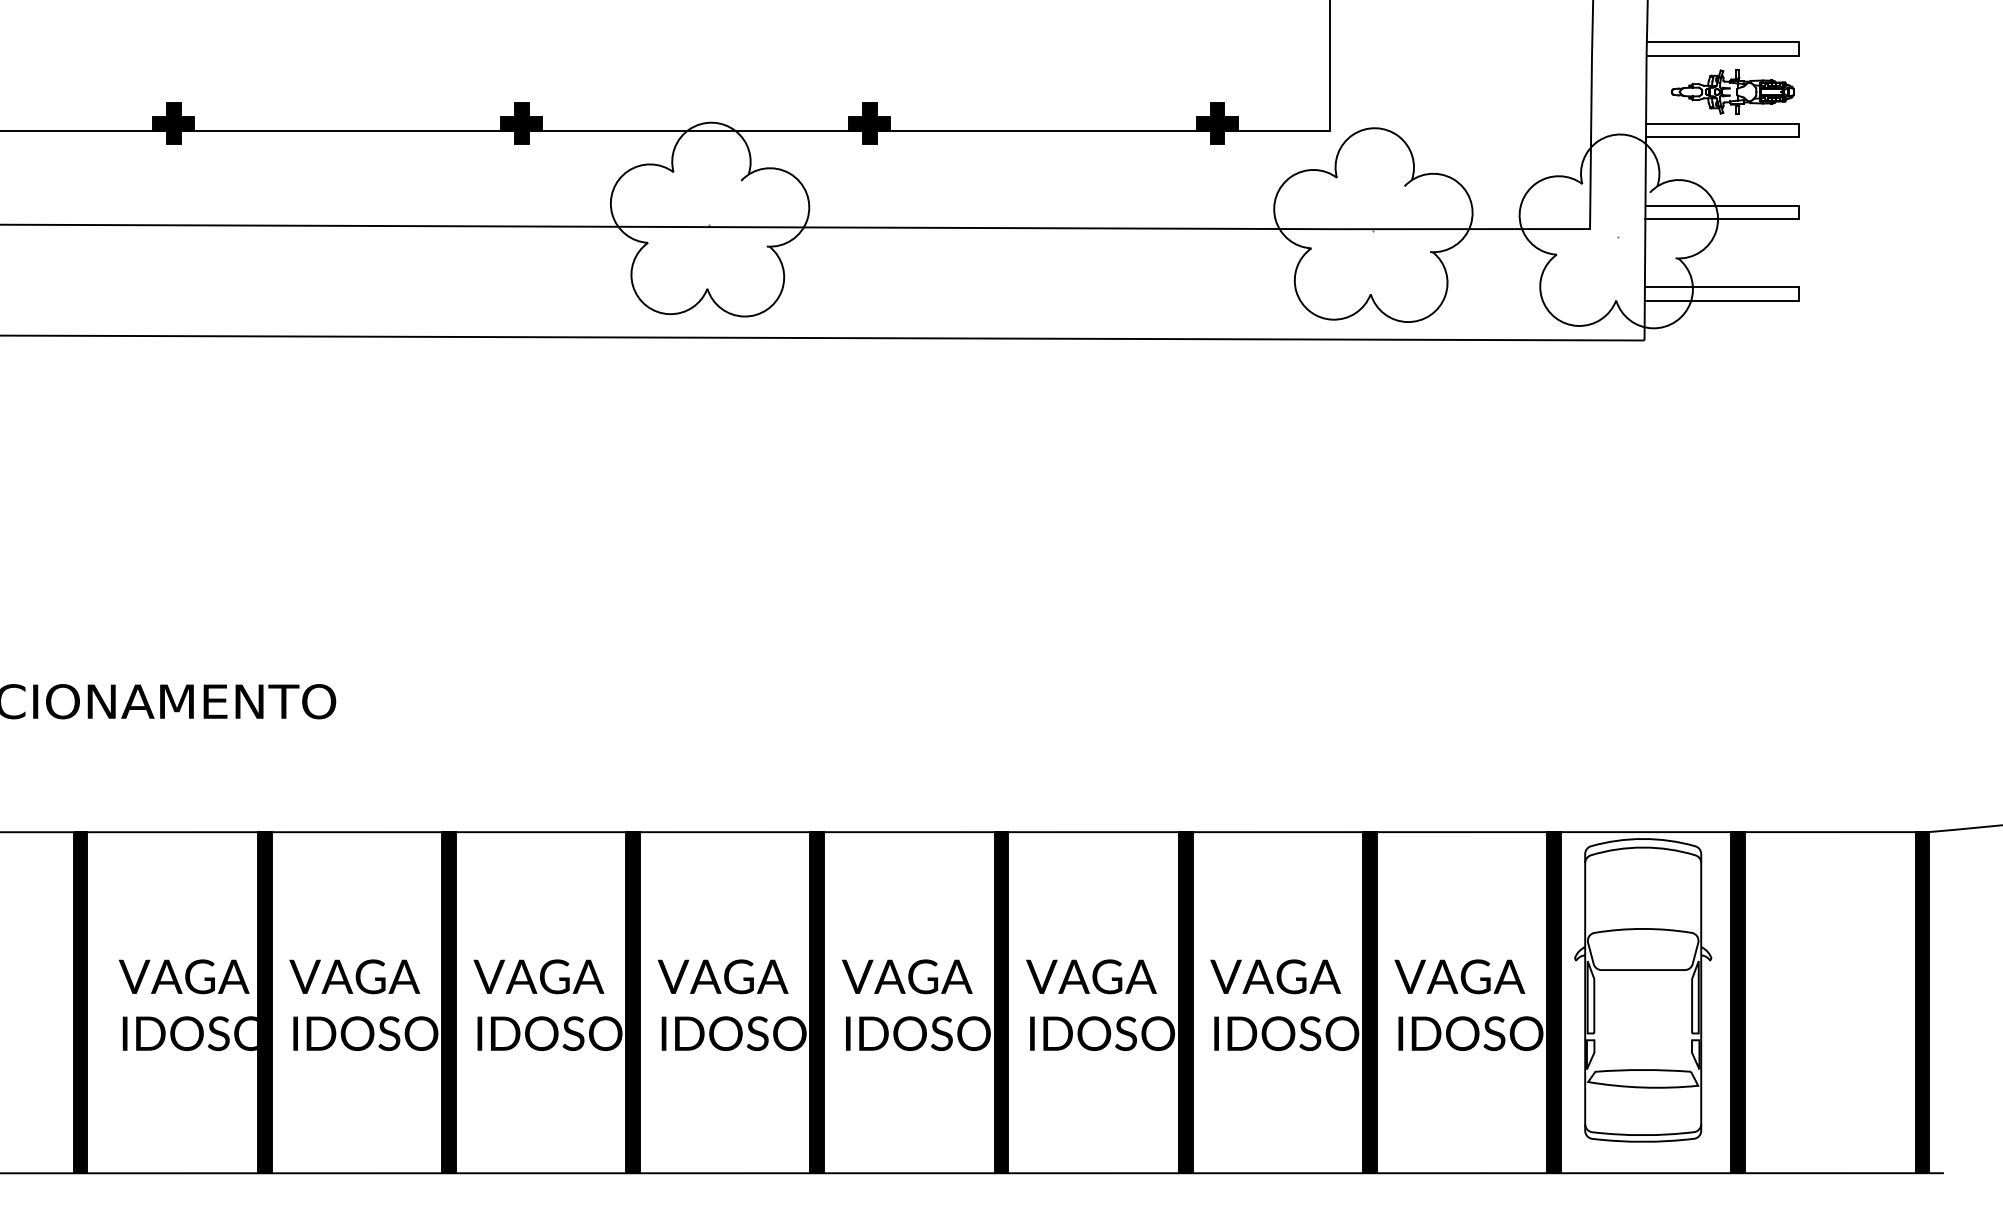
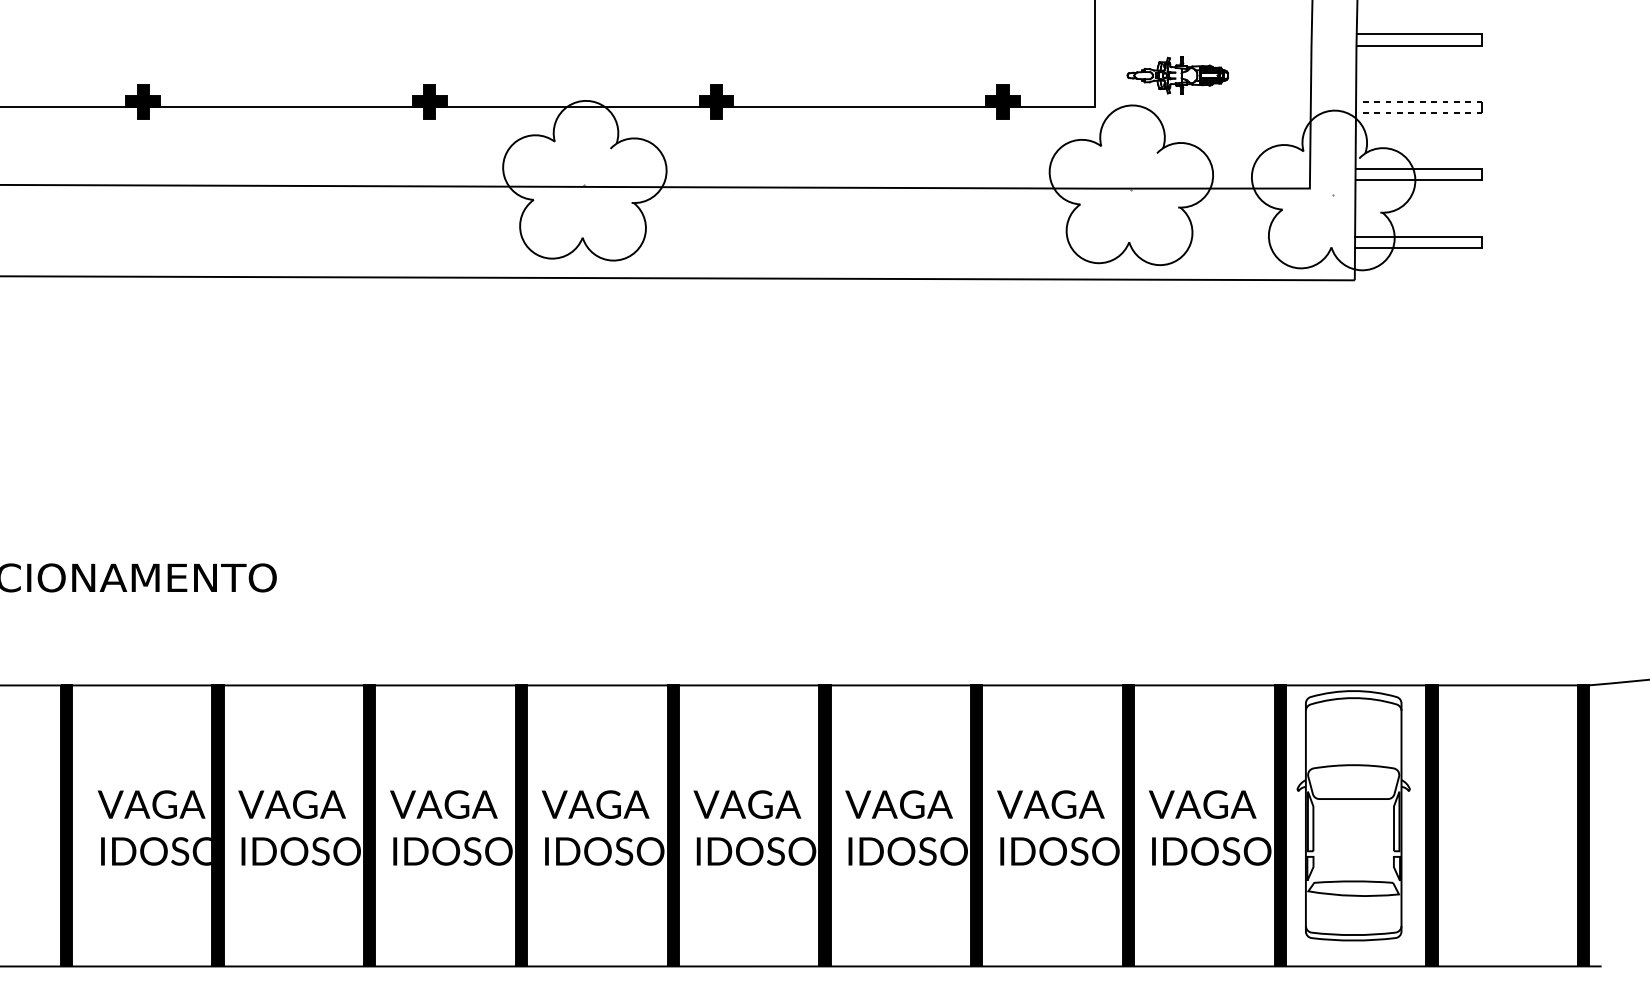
part: (1732, 91) -> (1177, 75), moved
line: (1722, 123) -> (1419, 101), solid -> dashed
line: (1722, 137) -> (1419, 113), solid -> dashed

